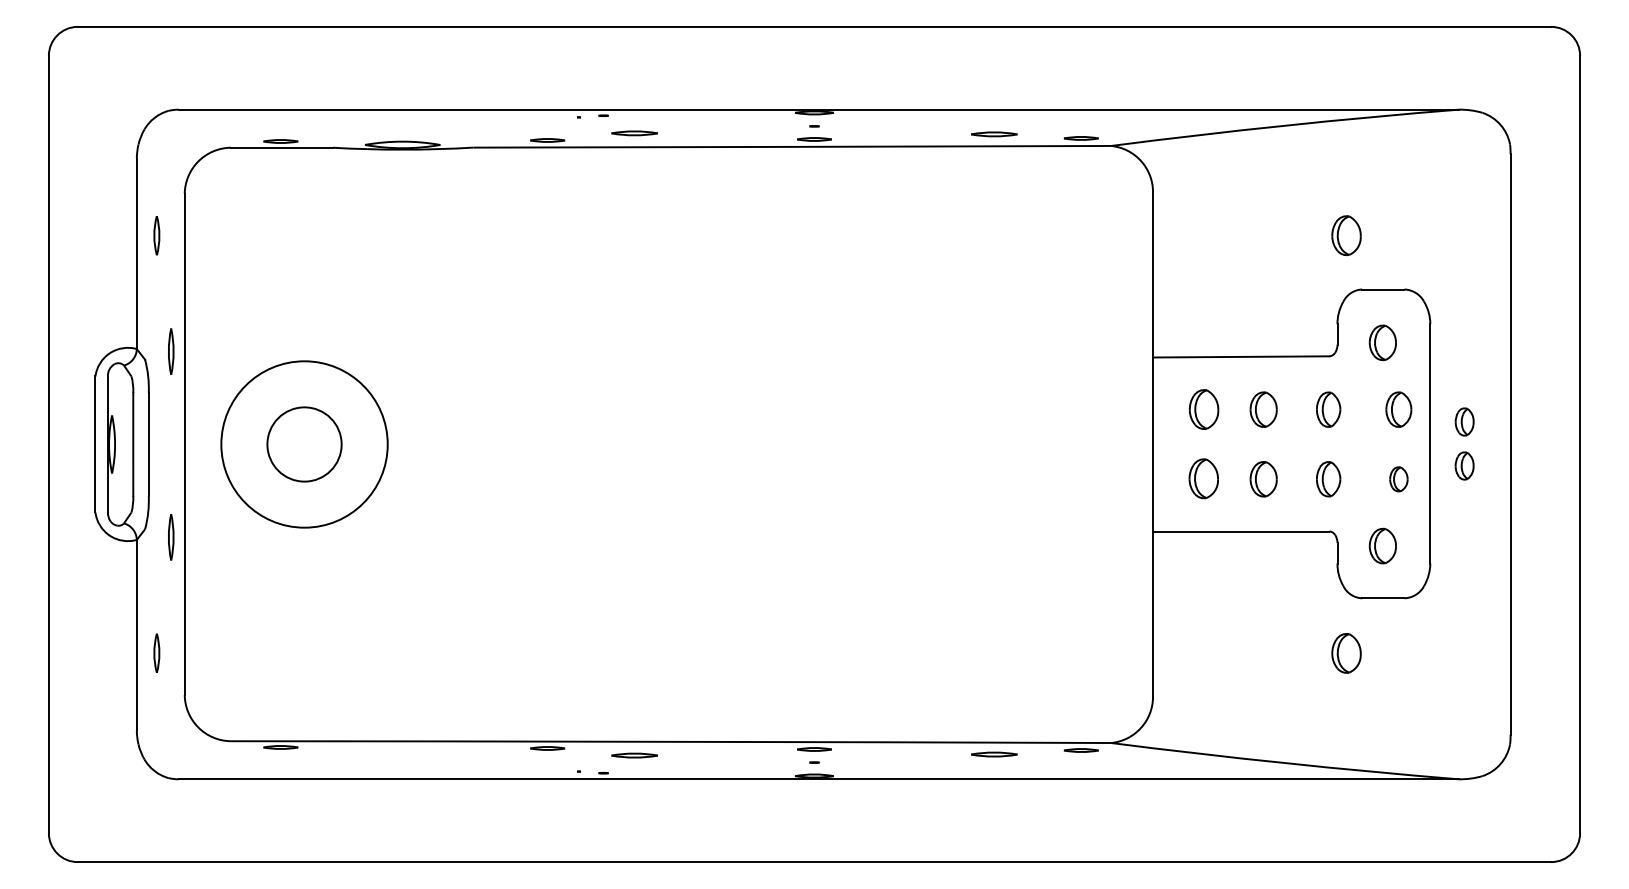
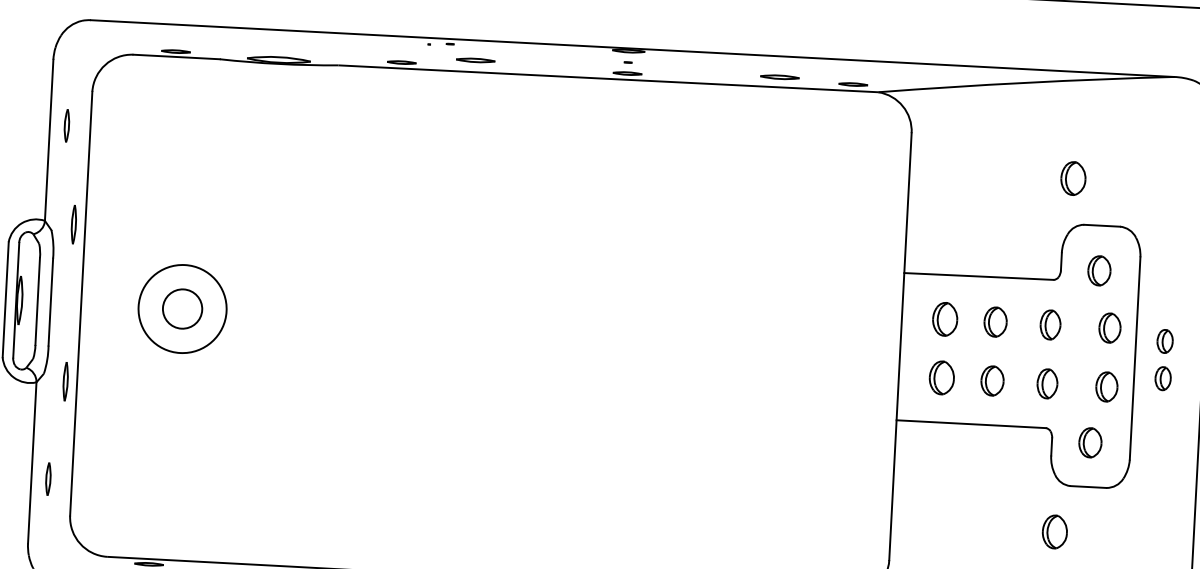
circle: (304, 444) -> (182, 309), size x0.62
circle: (304, 444) -> (182, 309), size x0.62
part: (1398, 479) -> (1106, 387), size x1.43

